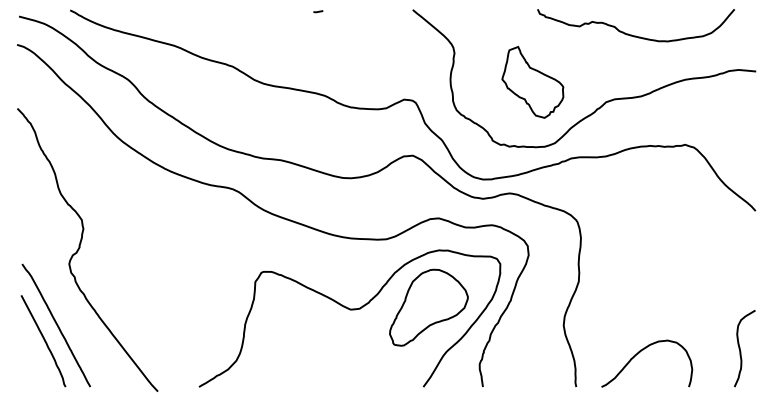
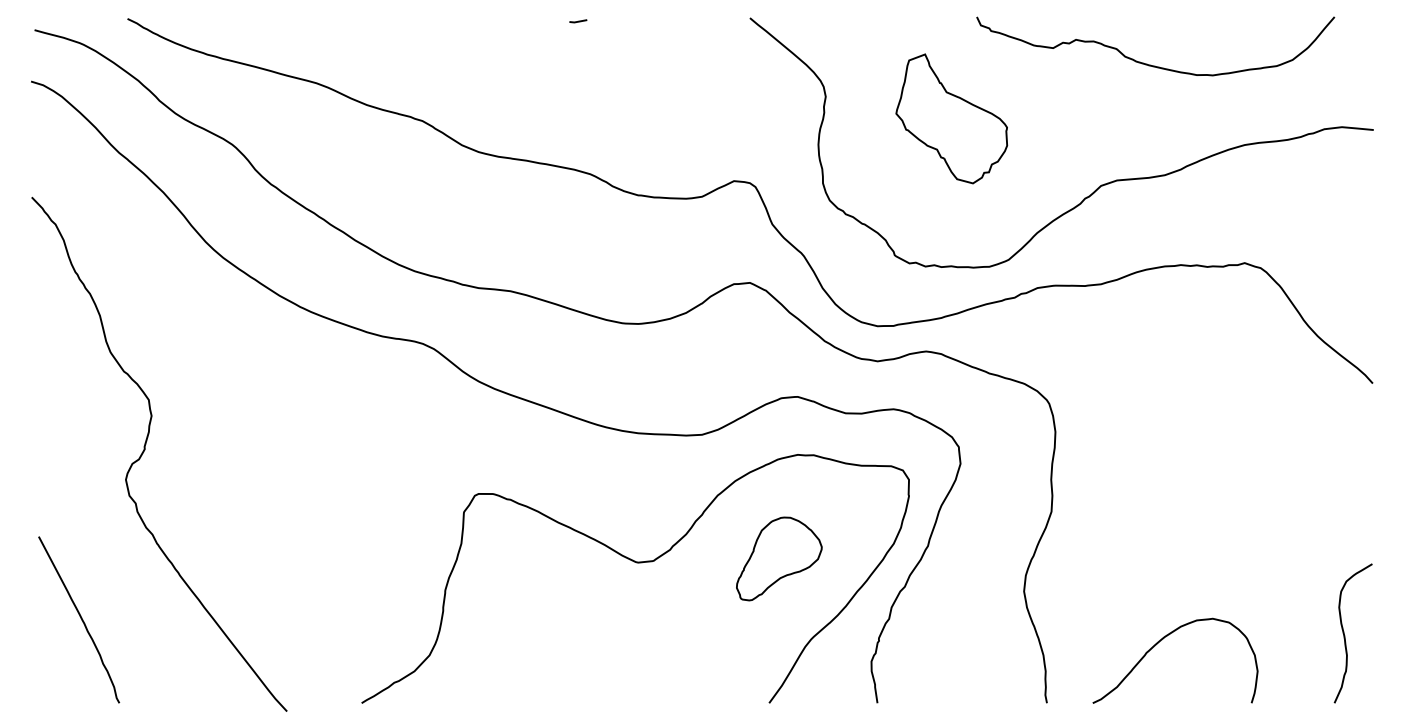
part: (532, 81) -> (951, 117), moved
part: (428, 307) -> (778, 558), size x0.6
curve: (56, 325) -> (102, 591), removed

